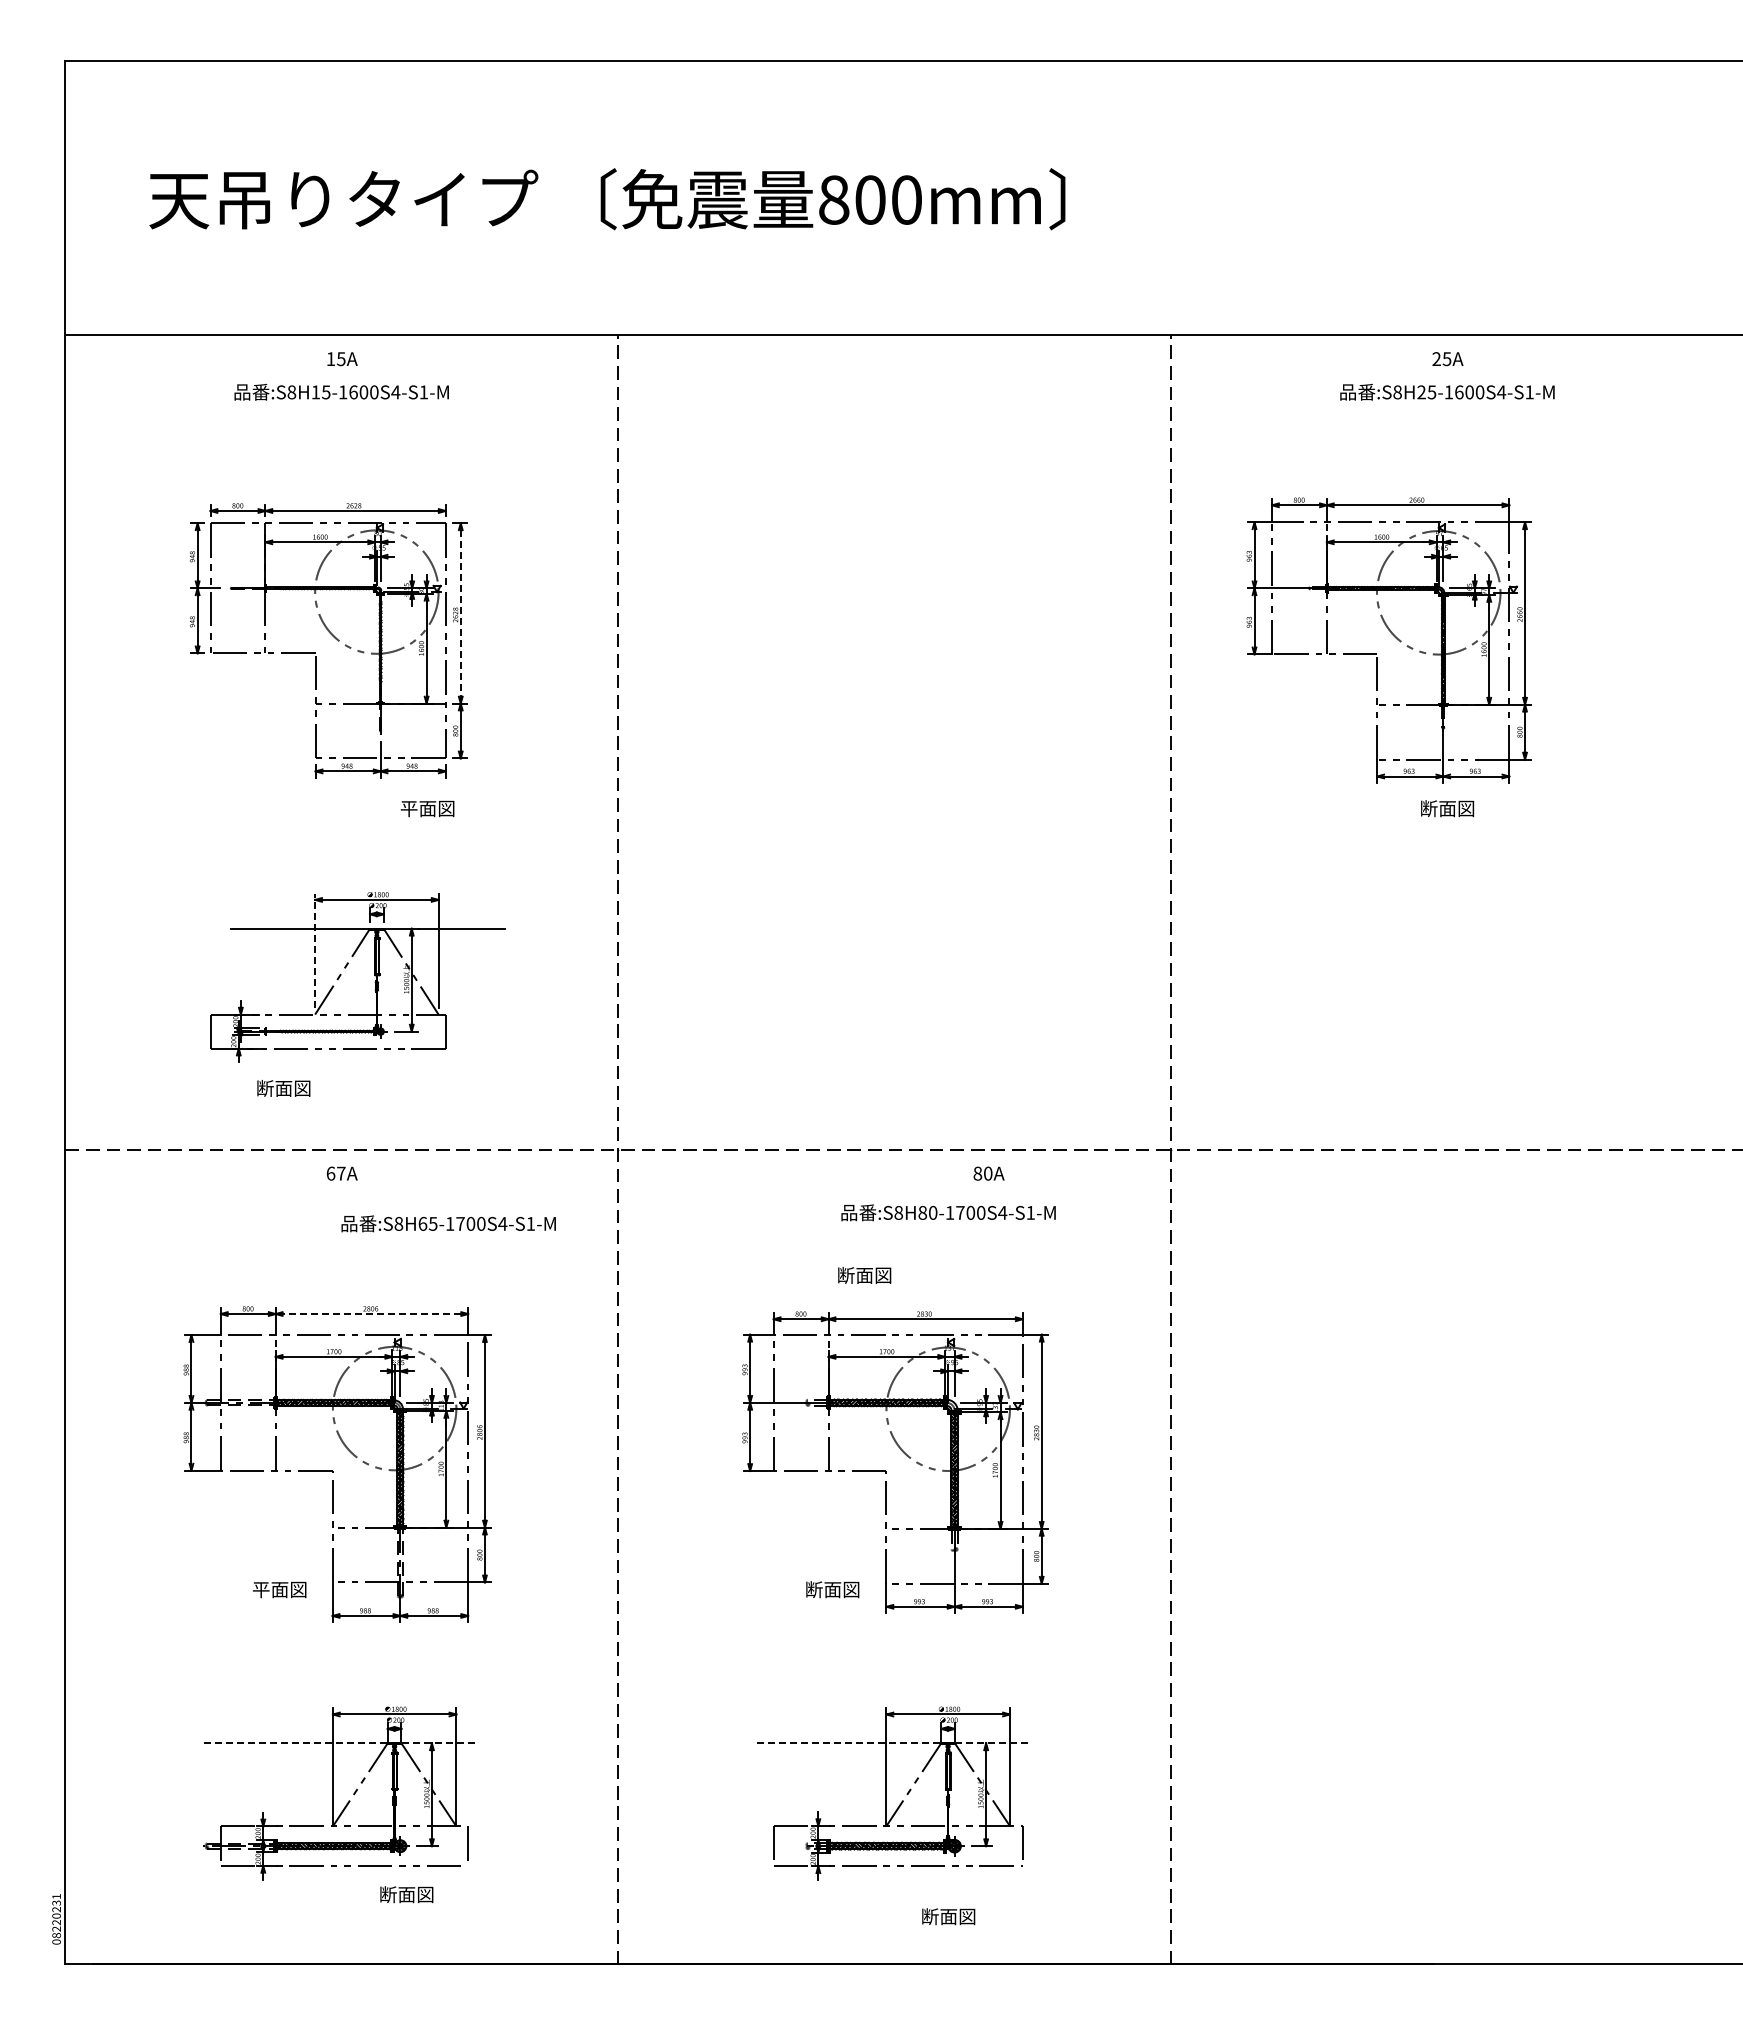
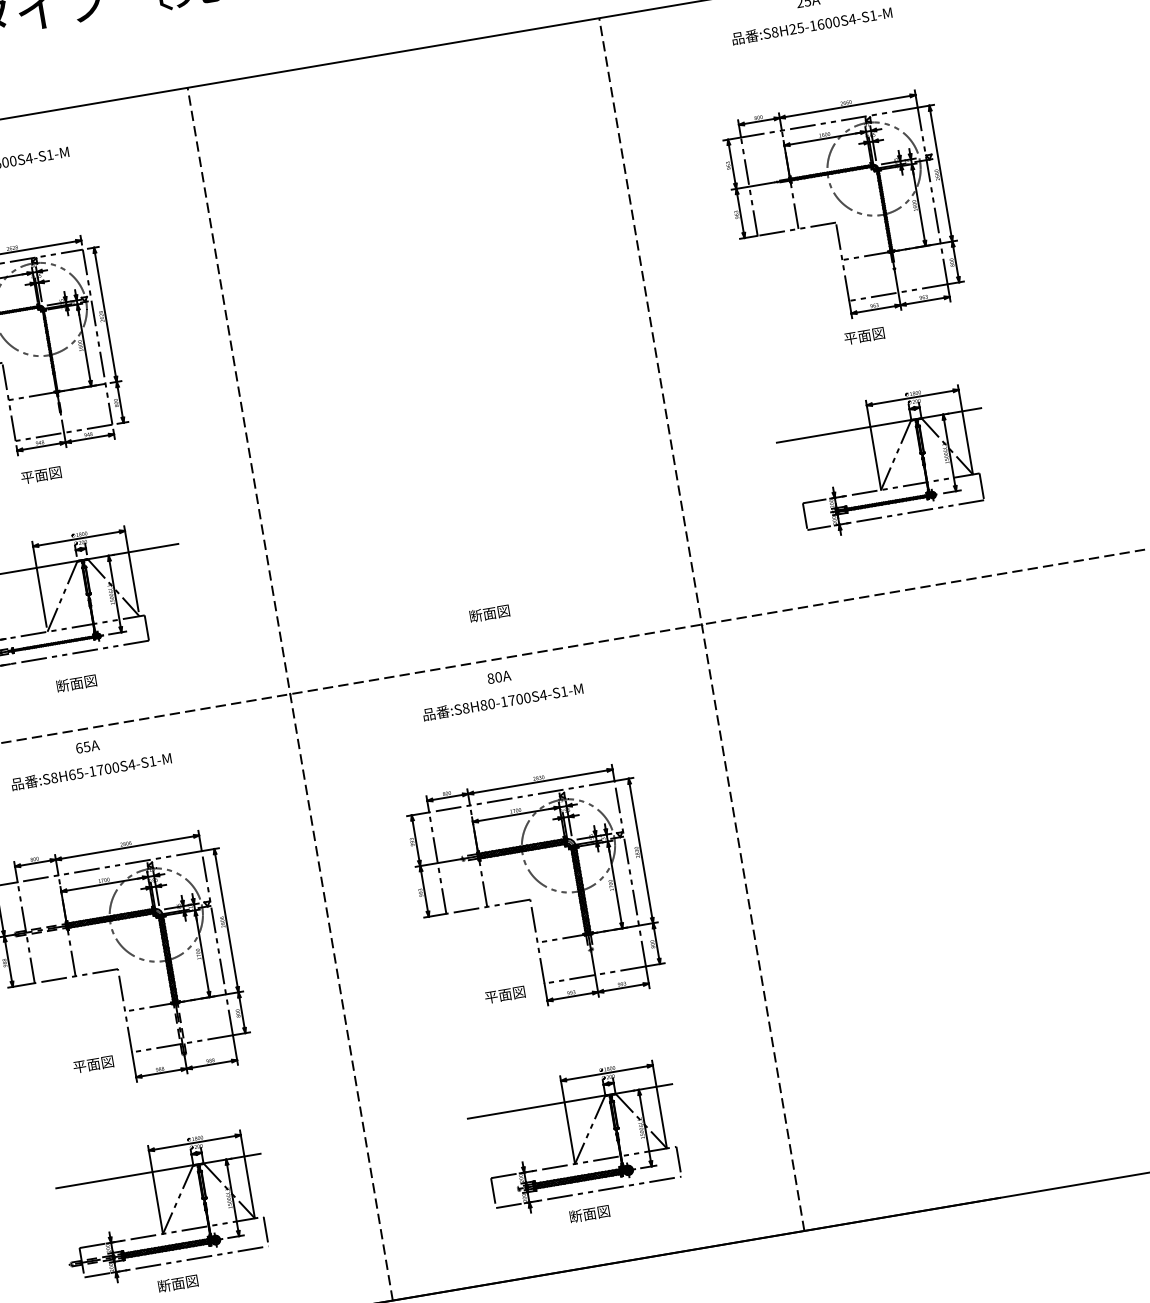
line: (460, 613) -> (105, 314), dashed -> solid
part: (1392, 635) -> (845, 206), moved
text: (427, 808) -> (41, 475), moved
text: (1428, 808) -> (850, 338), 断面図 -> 平面図
line: (315, 950) -> (39, 584), dashed -> solid
part: (1456, 978) -> (892, 461), added
text: (283, 1088) -> (76, 683), moved
text: (341, 1173) -> (87, 746), 67A -> 65A
text: (988, 1173) -> (498, 677), moved
text: (948, 1212) -> (502, 701), moved
text: (448, 1223) -> (91, 771), moved
text: (864, 1275) -> (489, 613), moved
line: (371, 1314) -> (127, 847), dashed -> solid
text: (813, 1589) -> (490, 997), 断面図 -> 平面図
line: (341, 1743) -> (158, 1171), dashed -> solid
line: (894, 1743) -> (570, 1101), dashed -> solid
text: (406, 1894) -> (177, 1283), moved
text: (948, 1916) -> (589, 1213), moved

